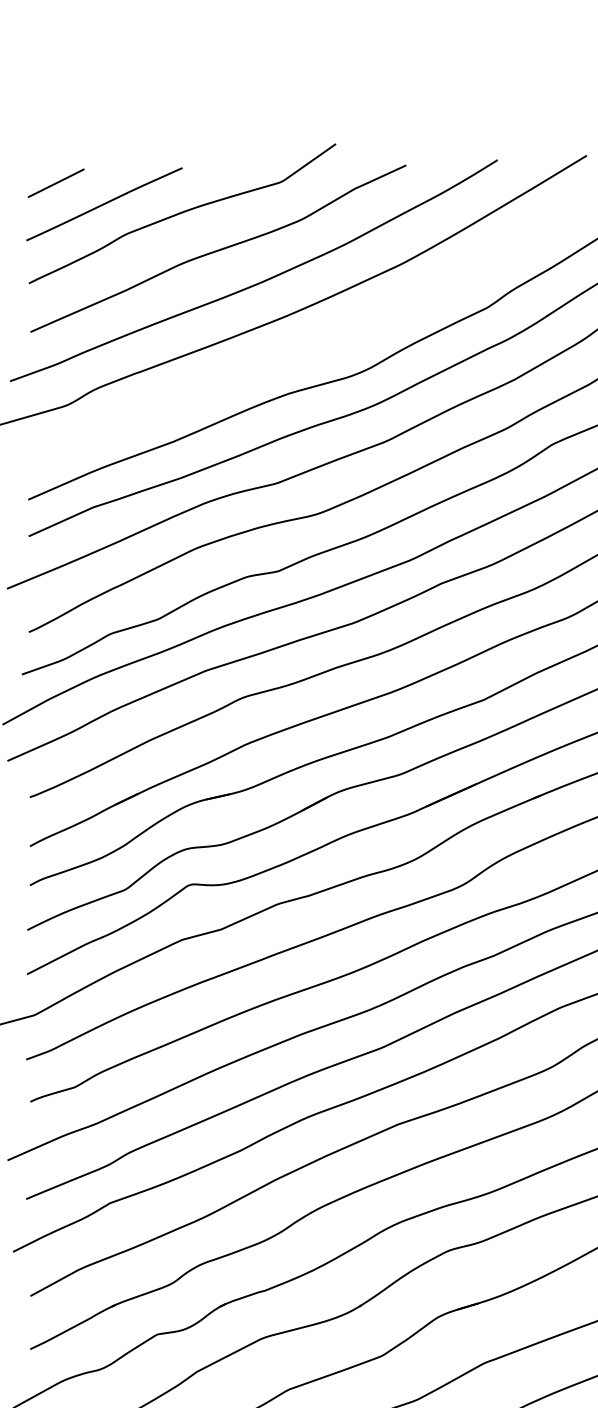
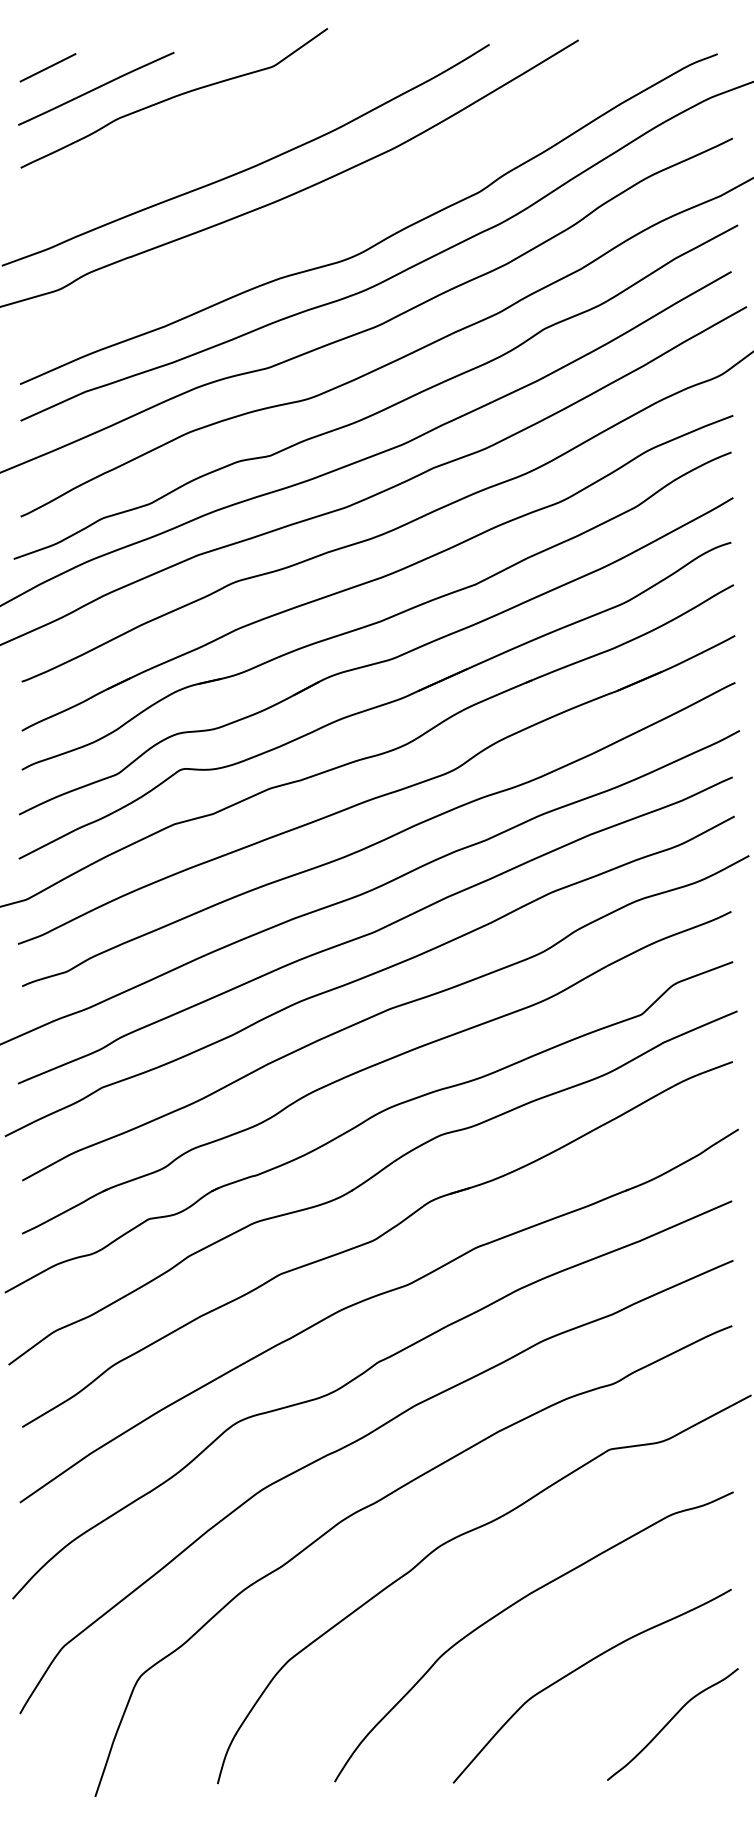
curve: (219, 248) -> (211, 133), removed

